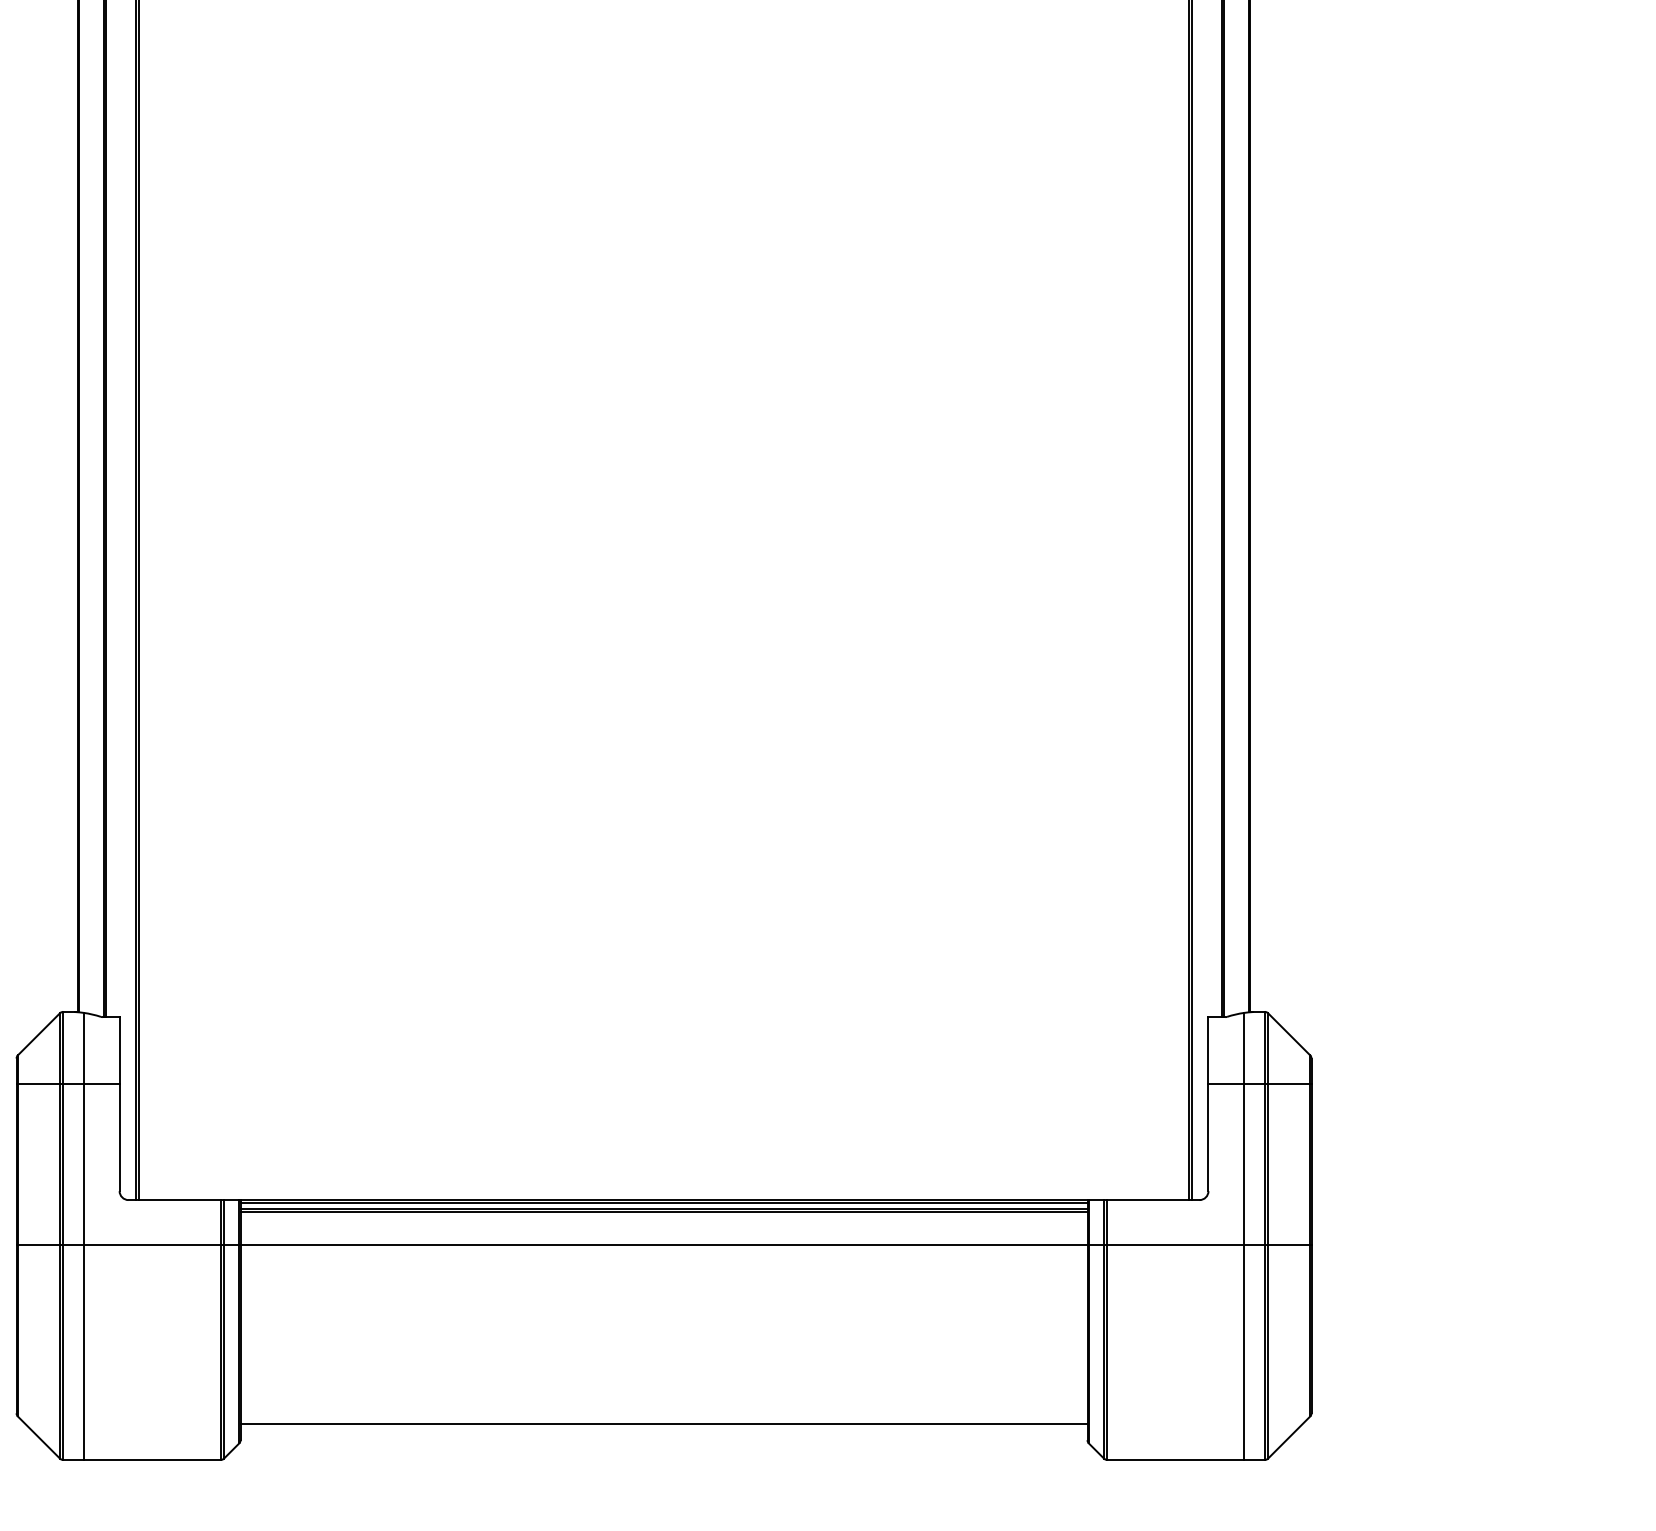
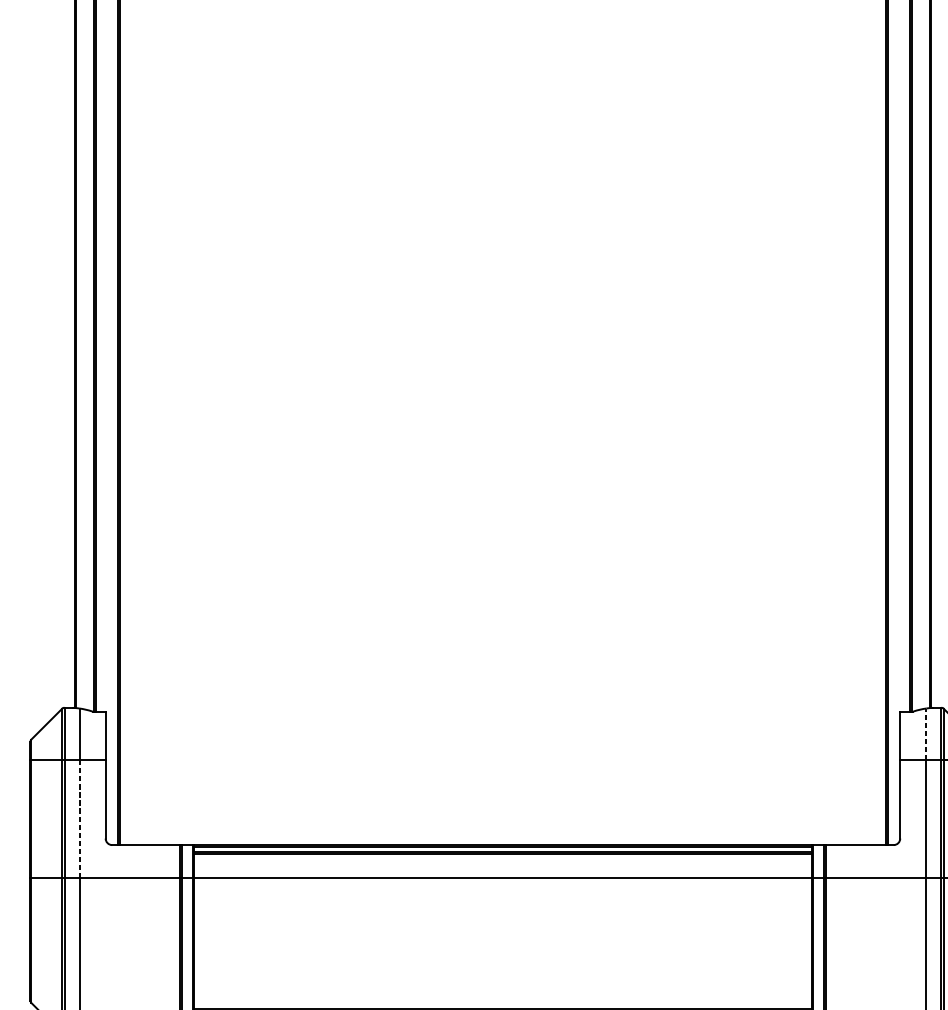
line: (1244, 1047) -> (926, 733), solid -> dashed
line: (83, 1164) -> (79, 819), solid -> dashed

